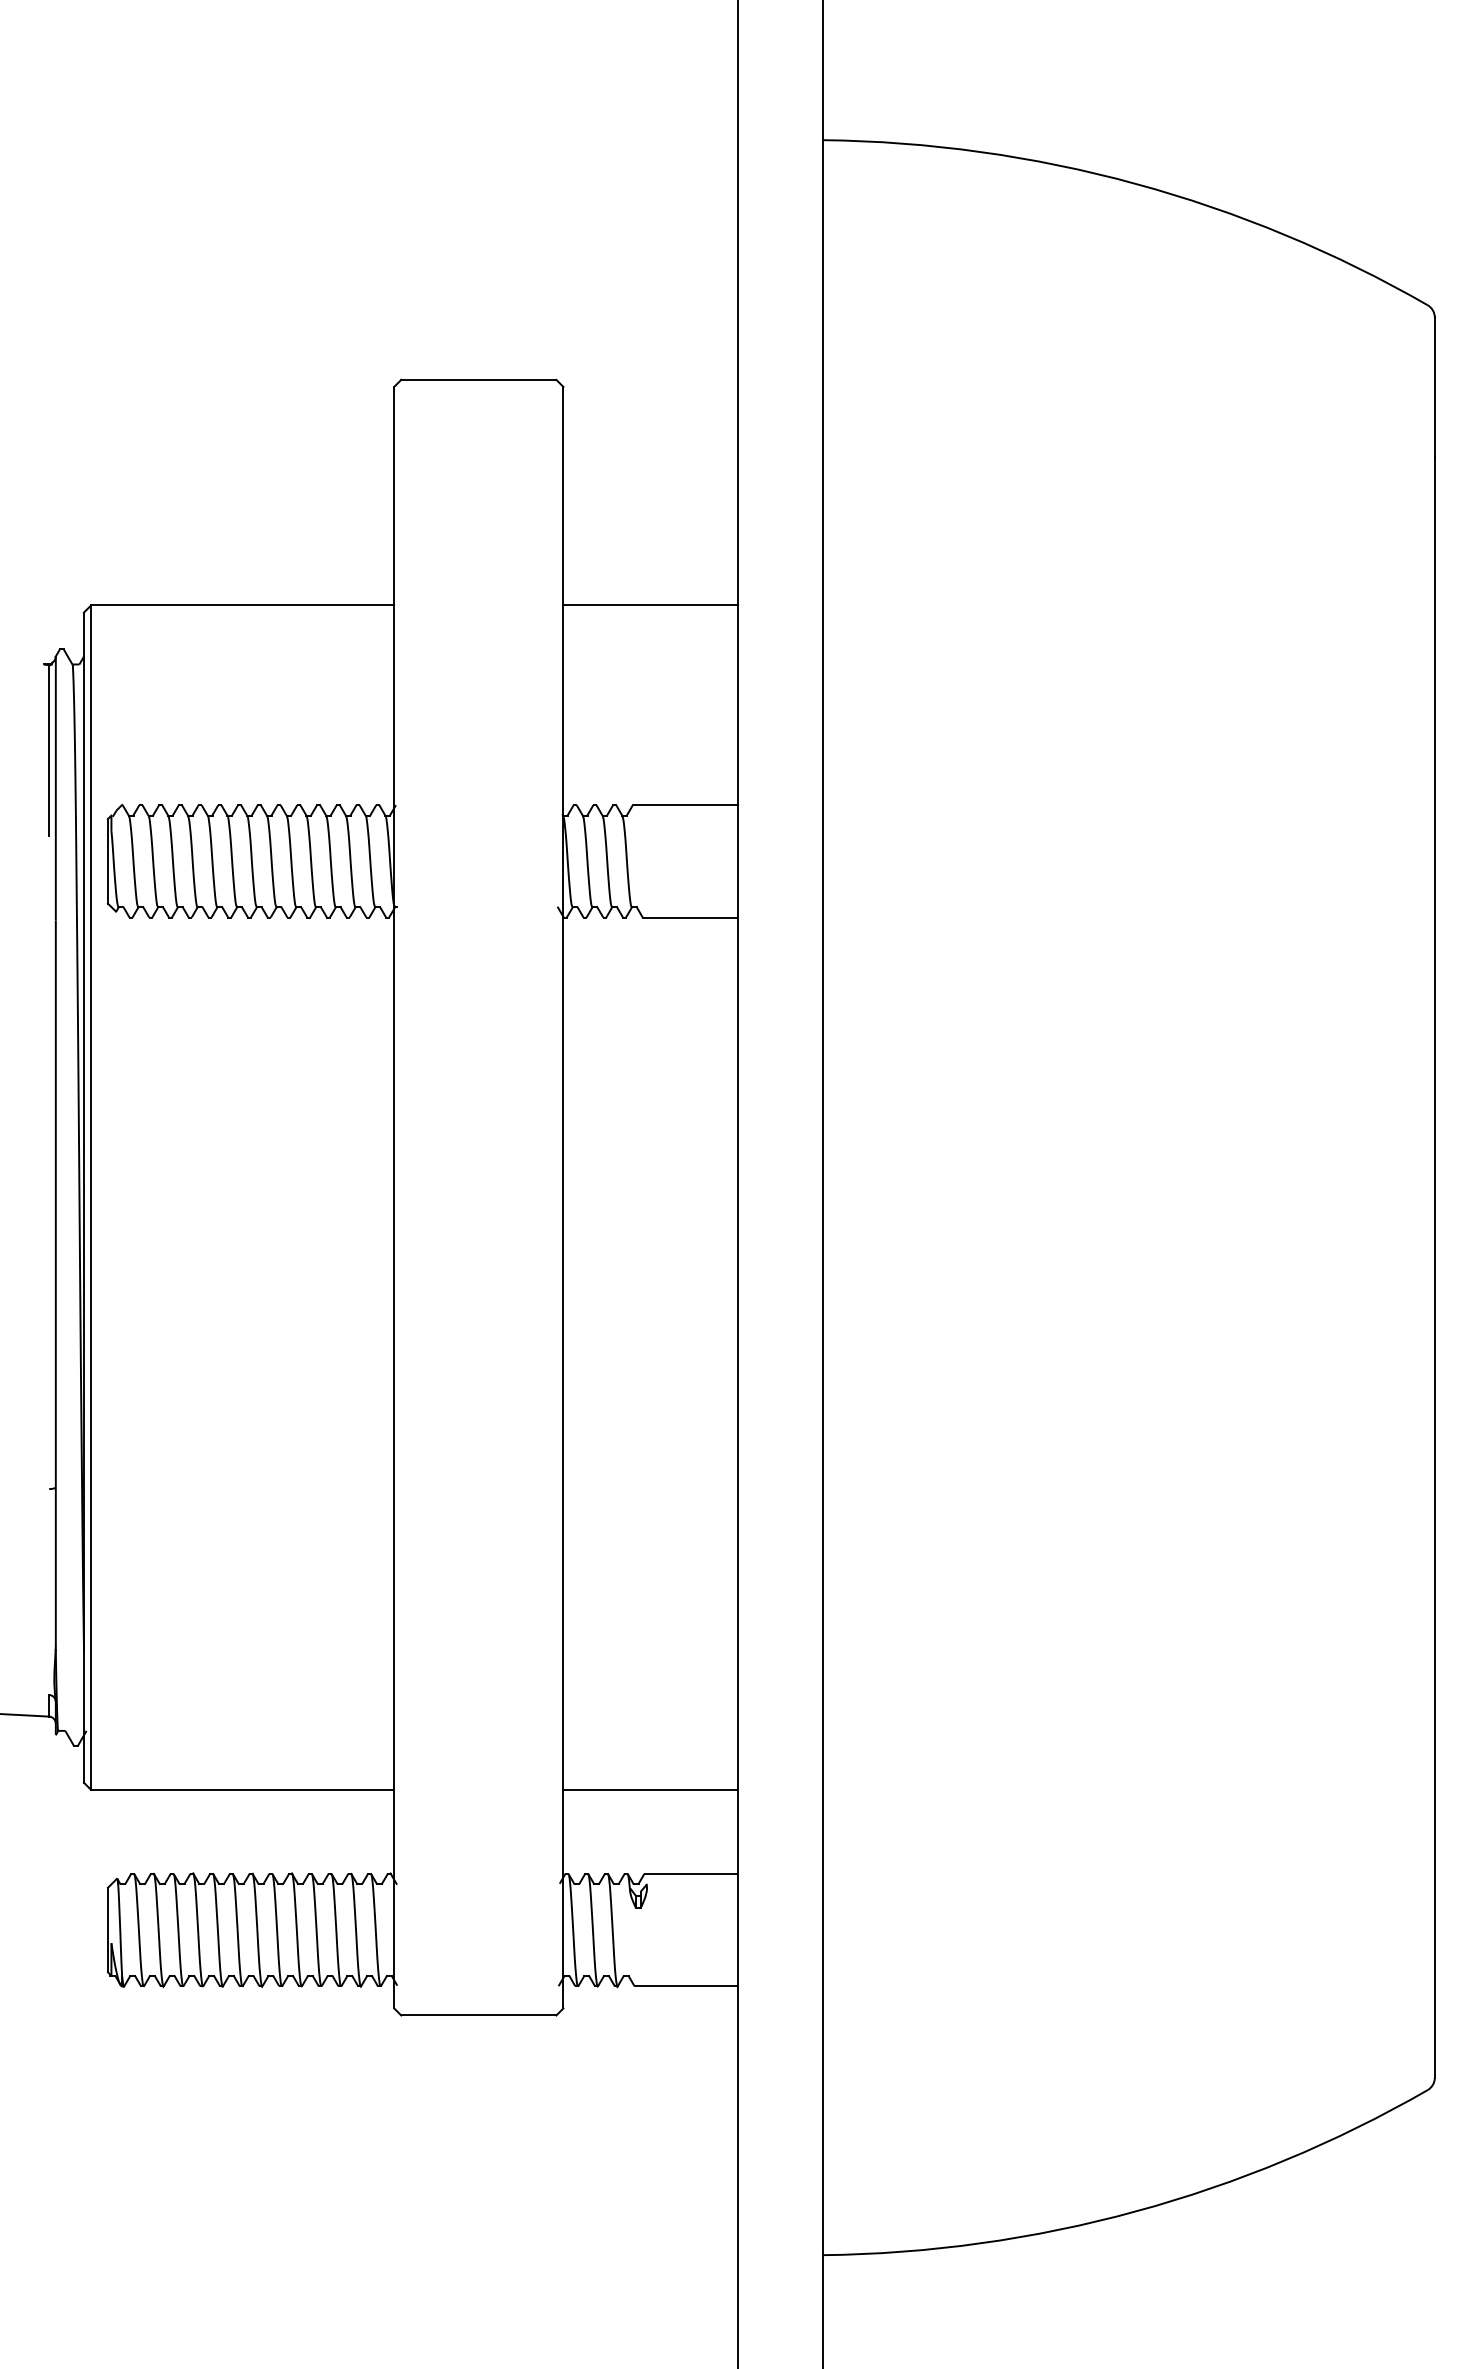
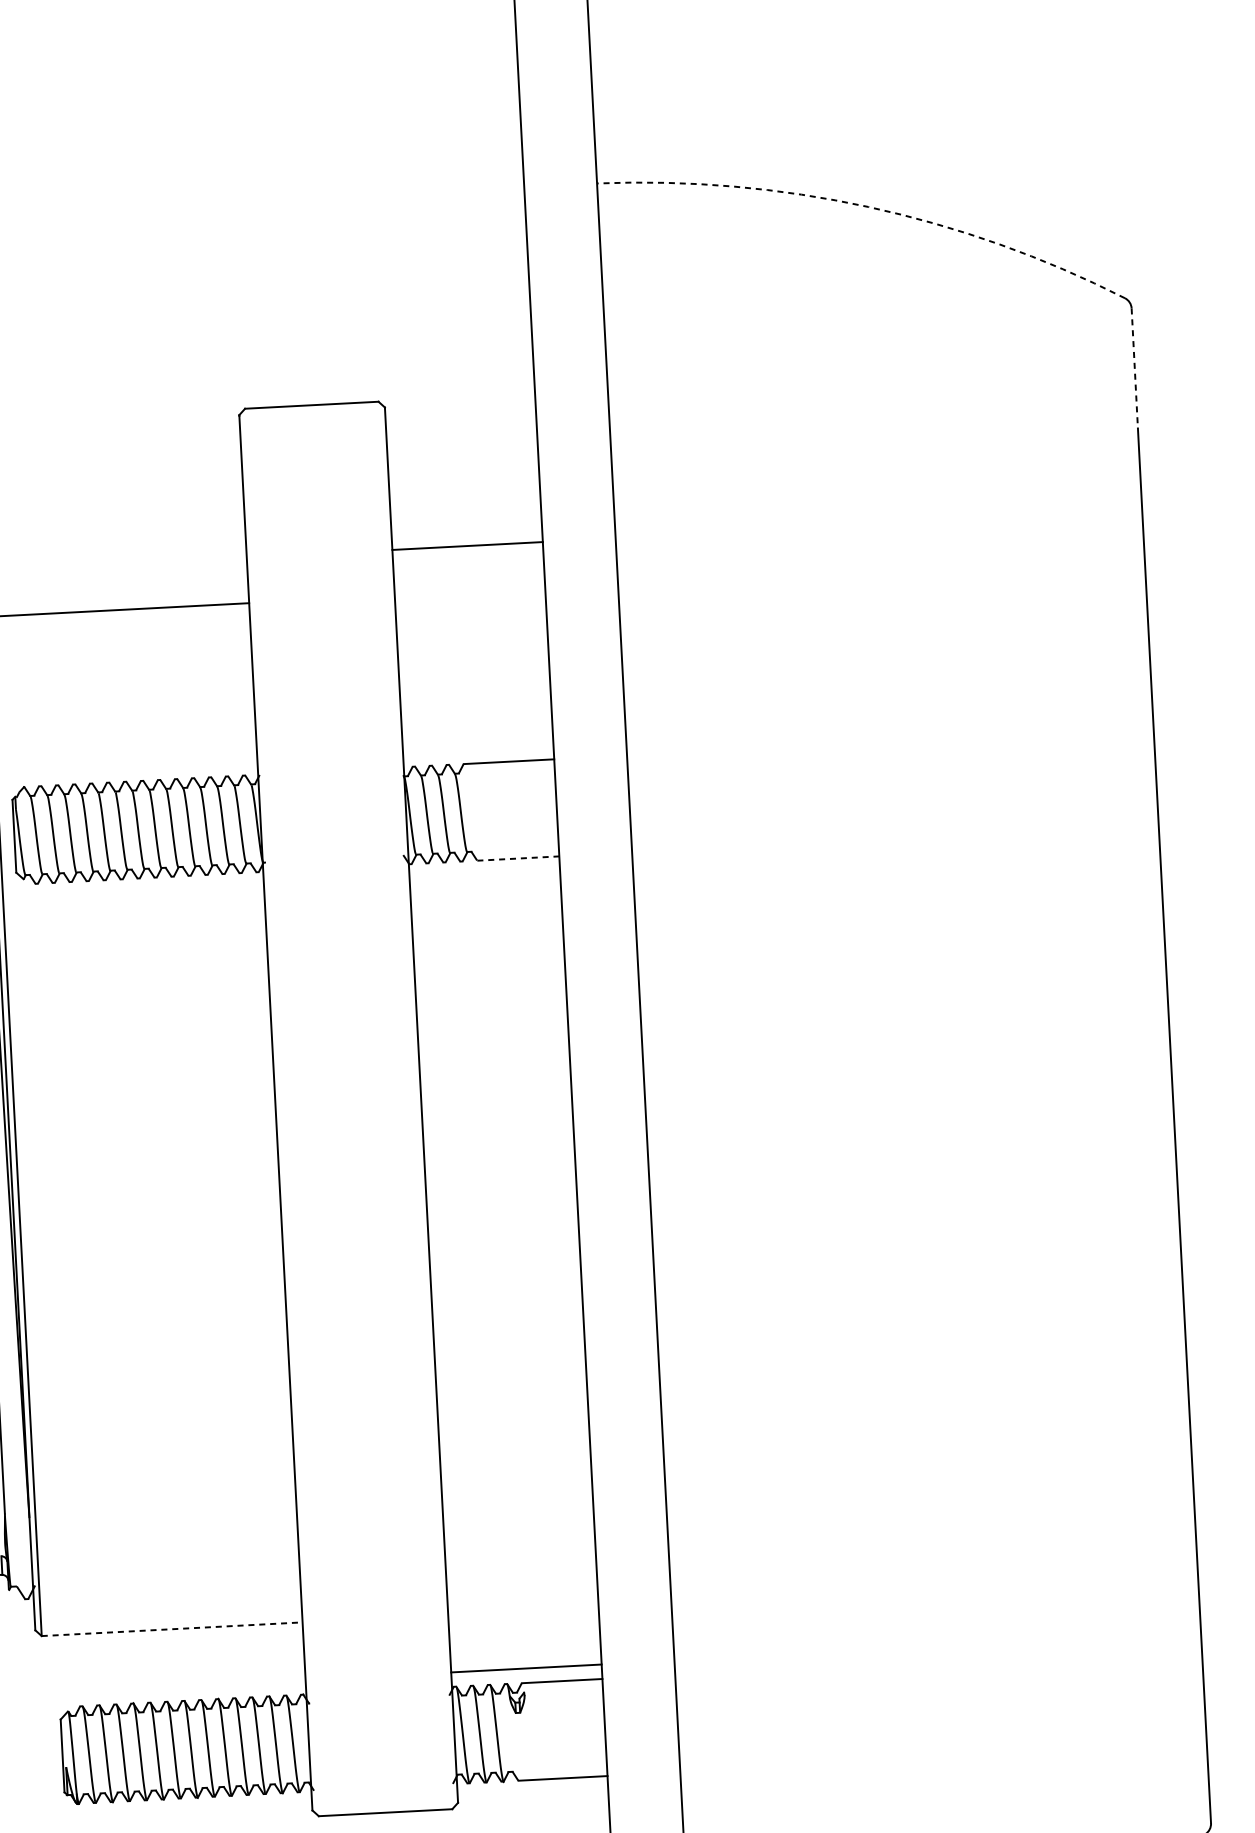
arc: (1135, 183) -> (868, 206), solid -> dashed
line: (1434, 387) -> (1134, 368), solid -> dashed
line: (650, 605) -> (467, 546), moved
line: (690, 917) -> (518, 858), solid -> dashed
line: (242, 1789) -> (172, 1628), solid -> dashed
line: (650, 1789) -> (526, 1668), moved

